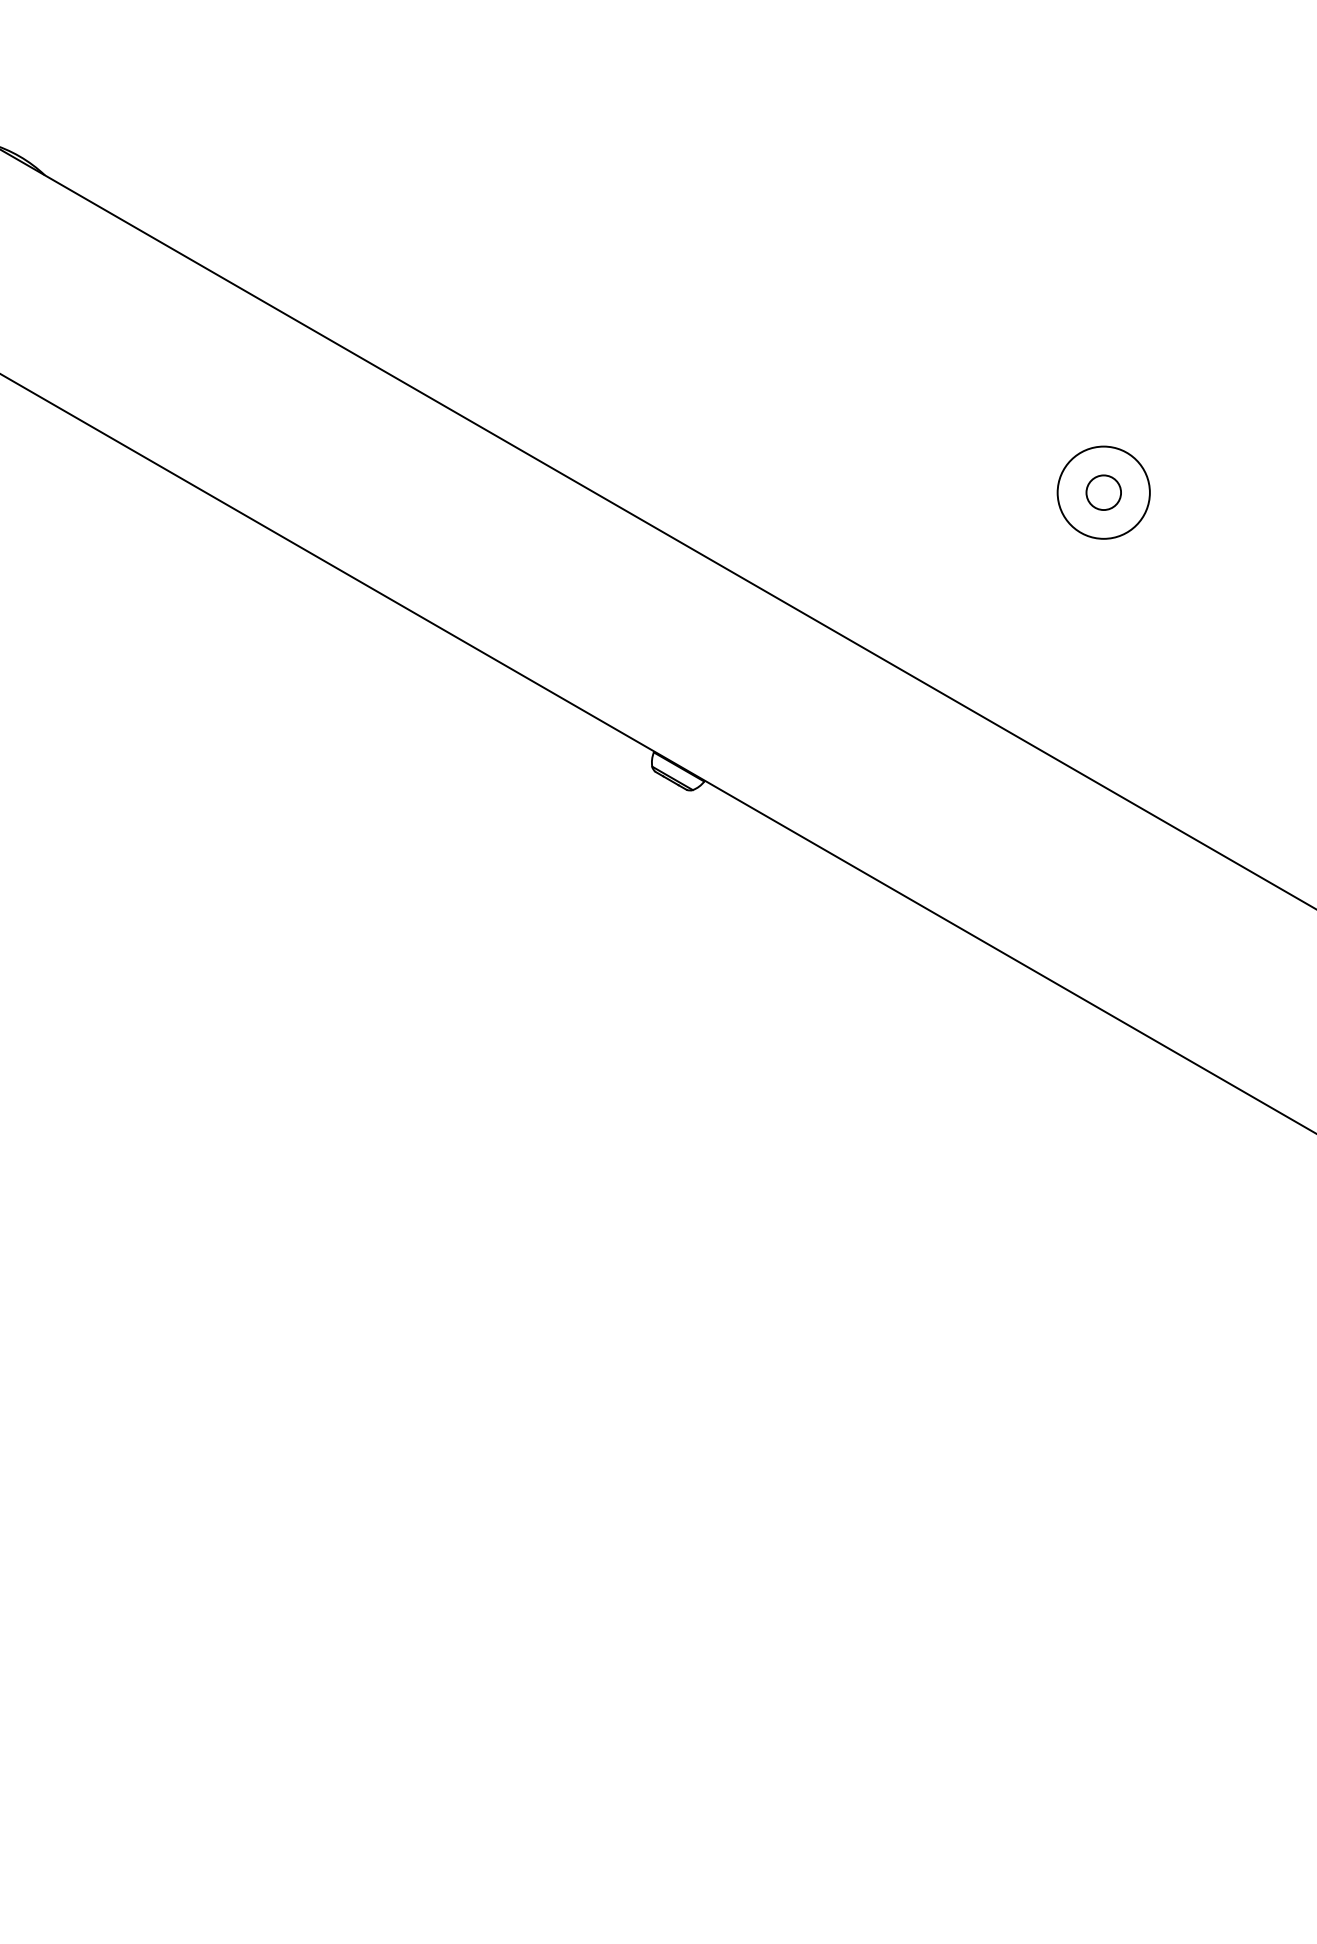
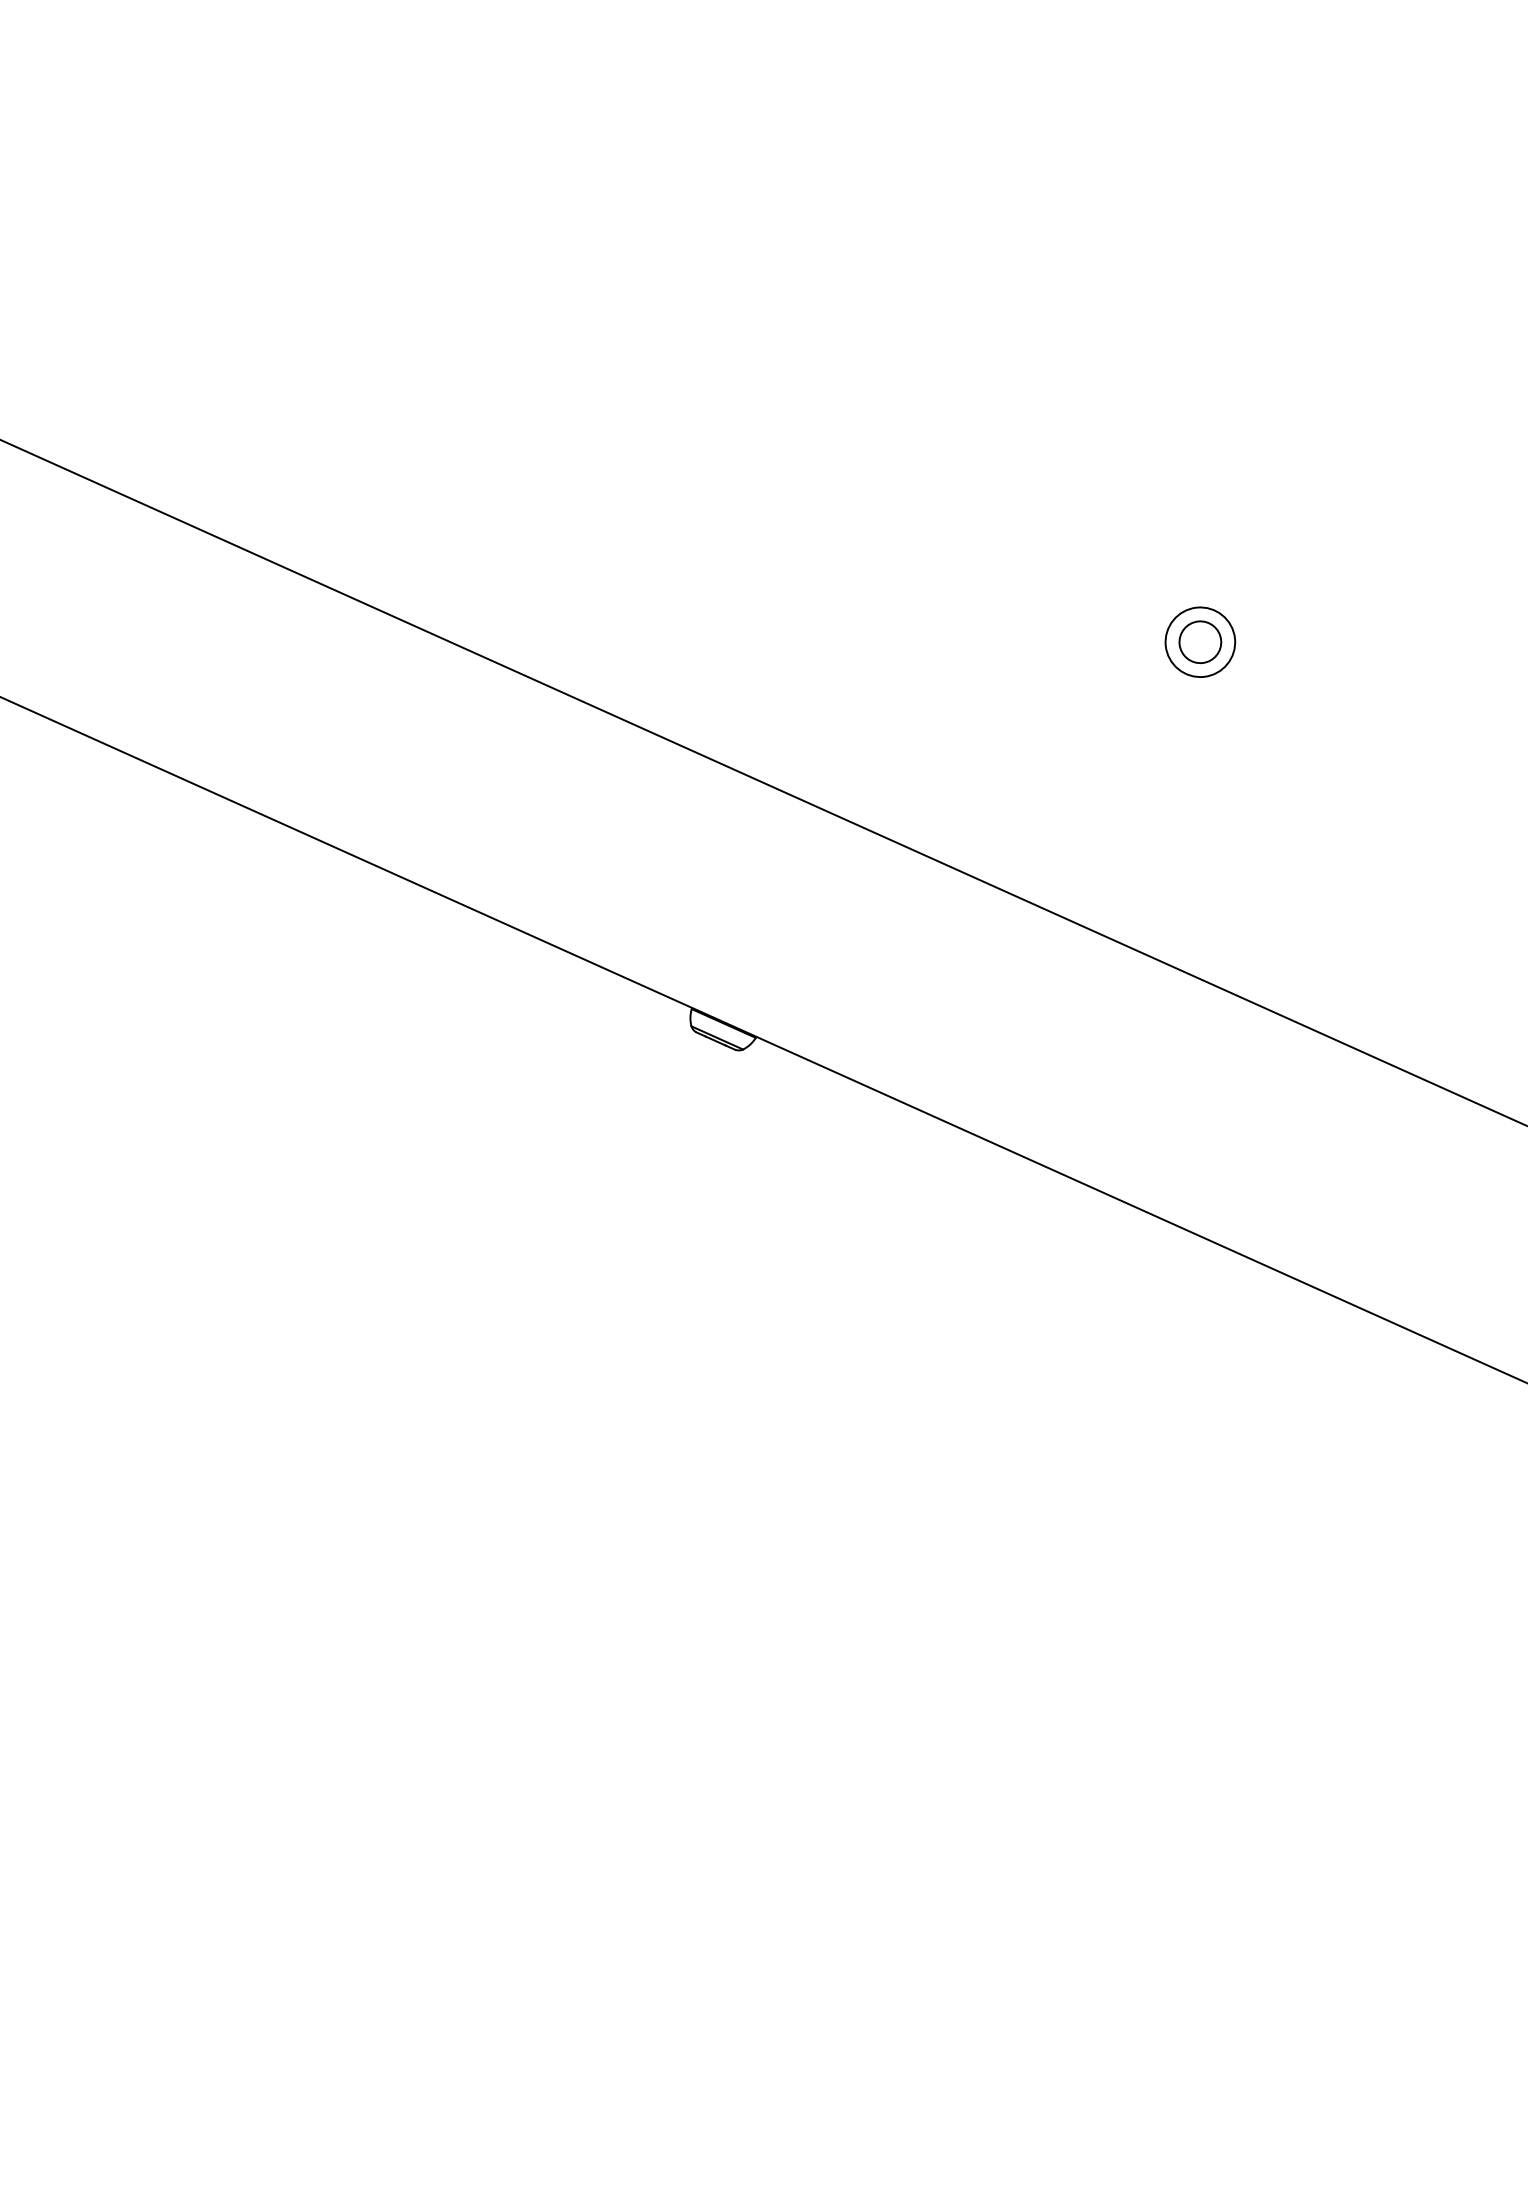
circle: (1103, 492) -> (1200, 642), size x0.62

